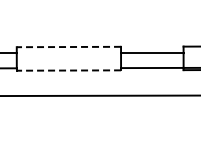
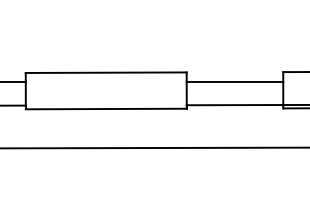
line: (68, 47) -> (105, 73), dashed -> solid
line: (68, 70) -> (105, 108), dashed -> solid

